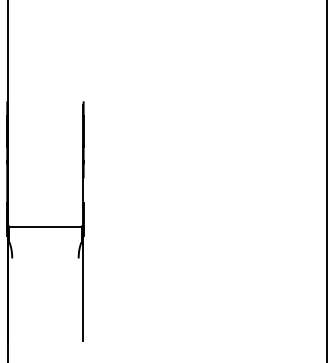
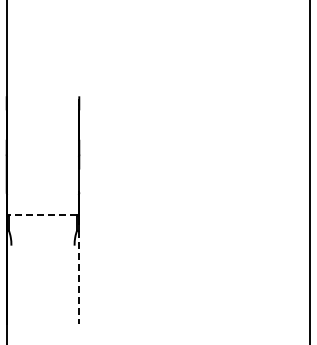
line: (44, 226) -> (42, 215), solid -> dashed
line: (82, 293) -> (78, 278), solid -> dashed

